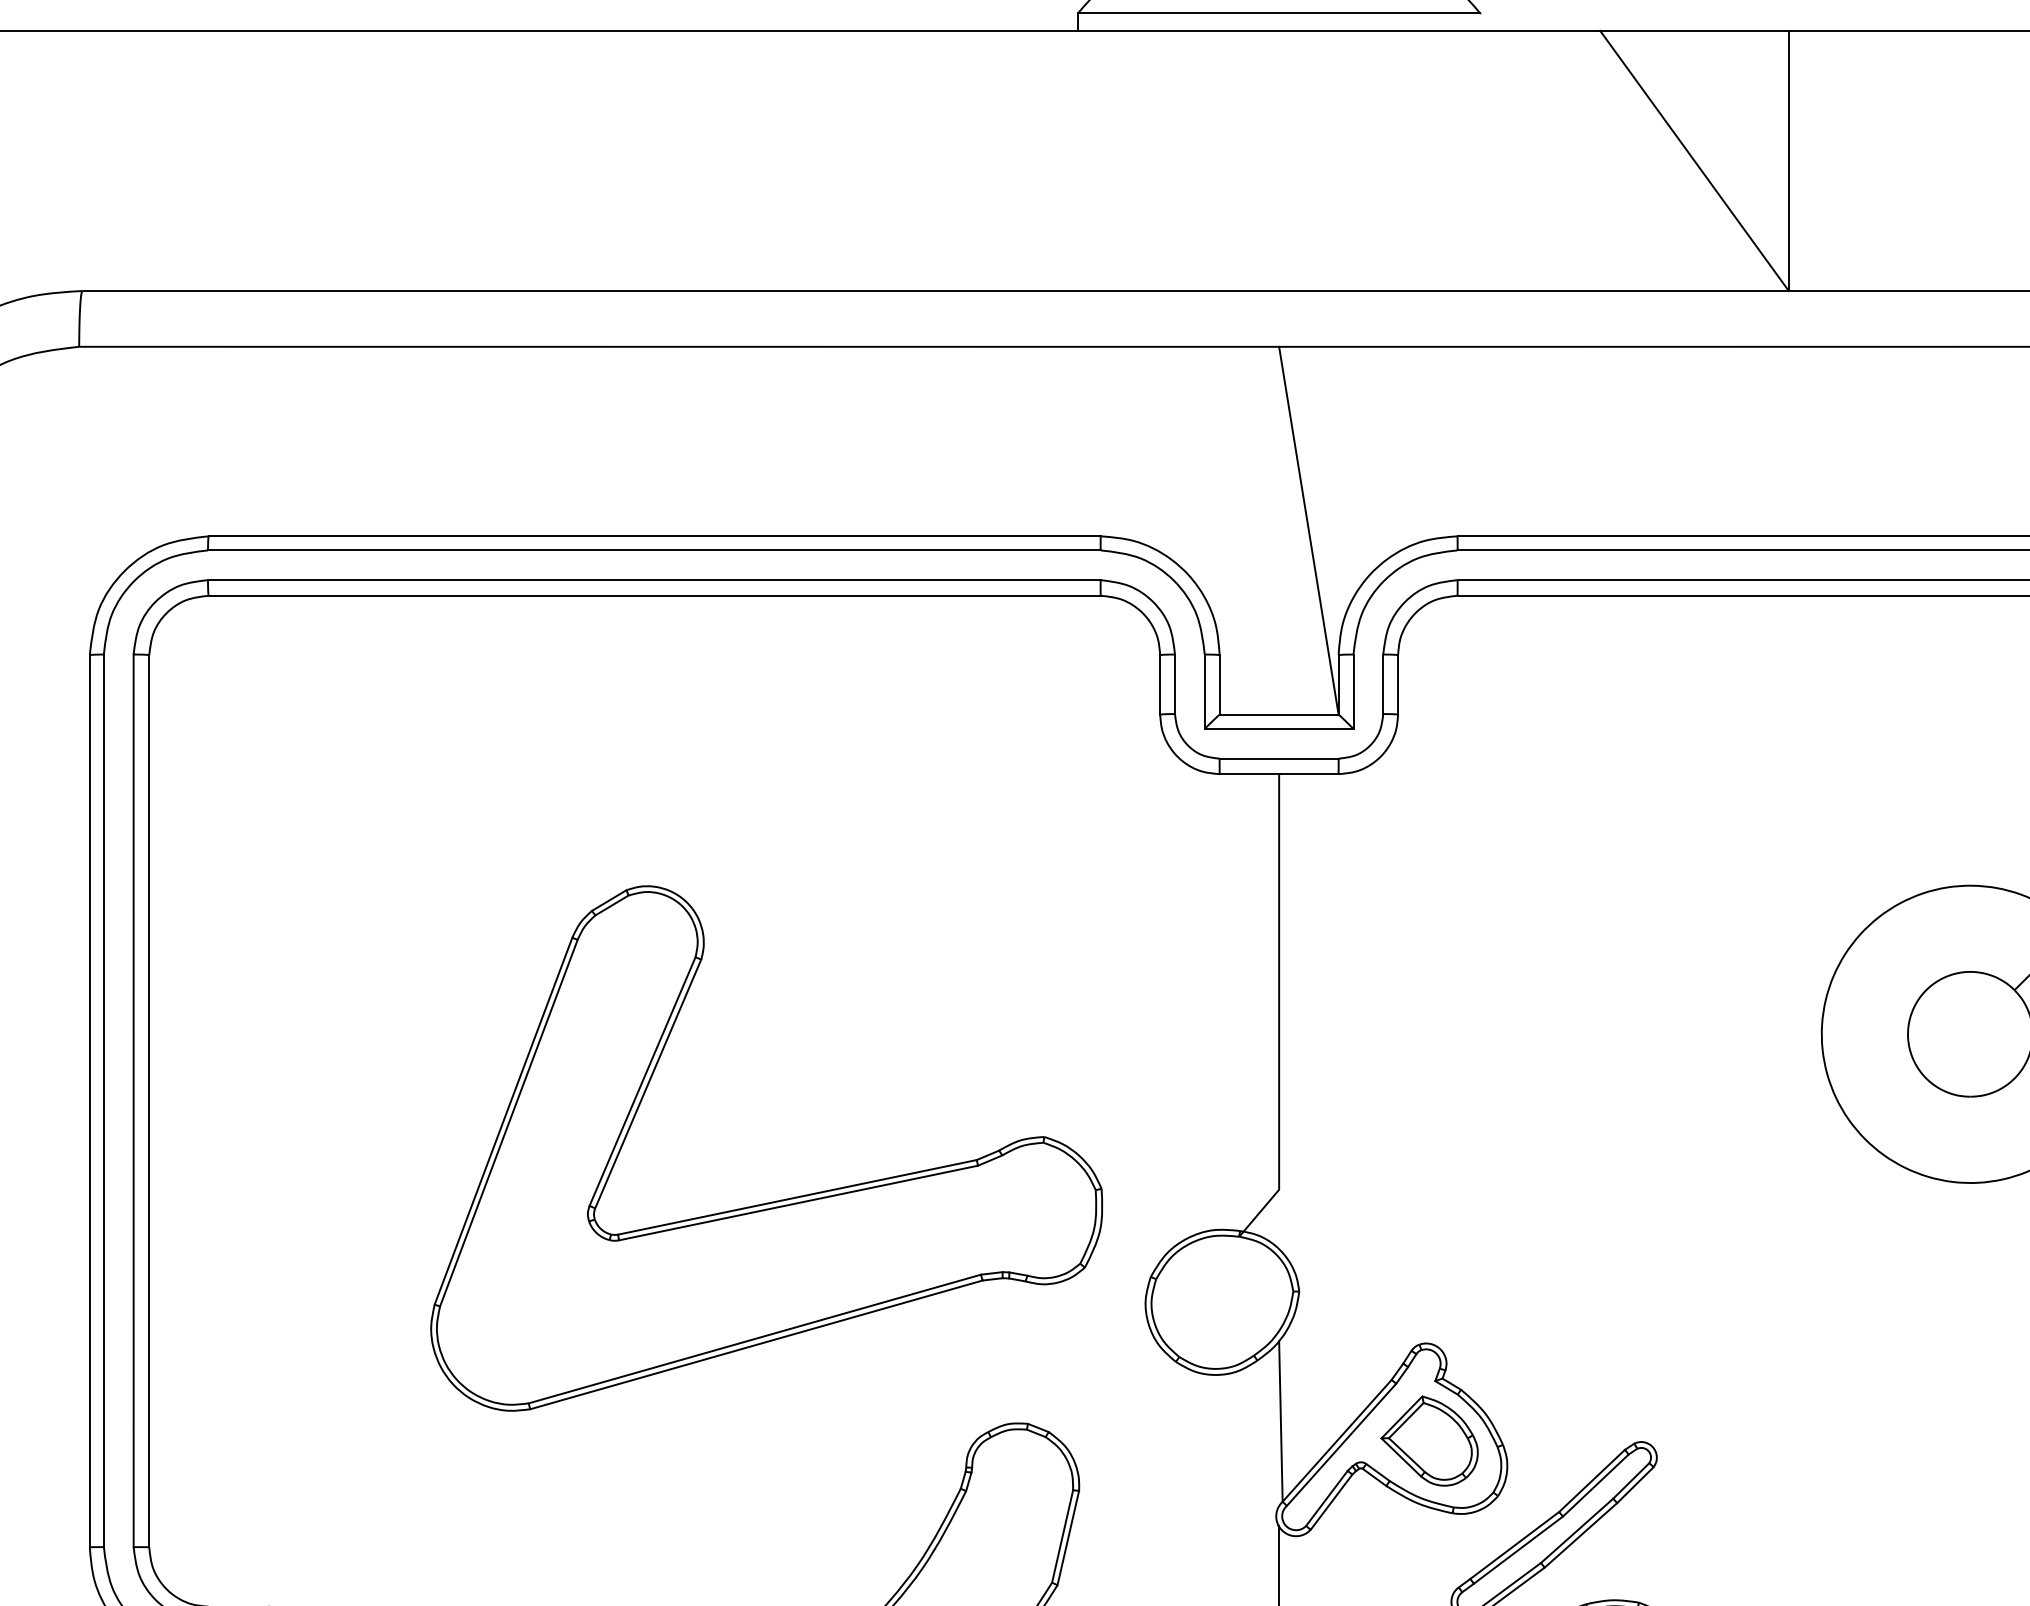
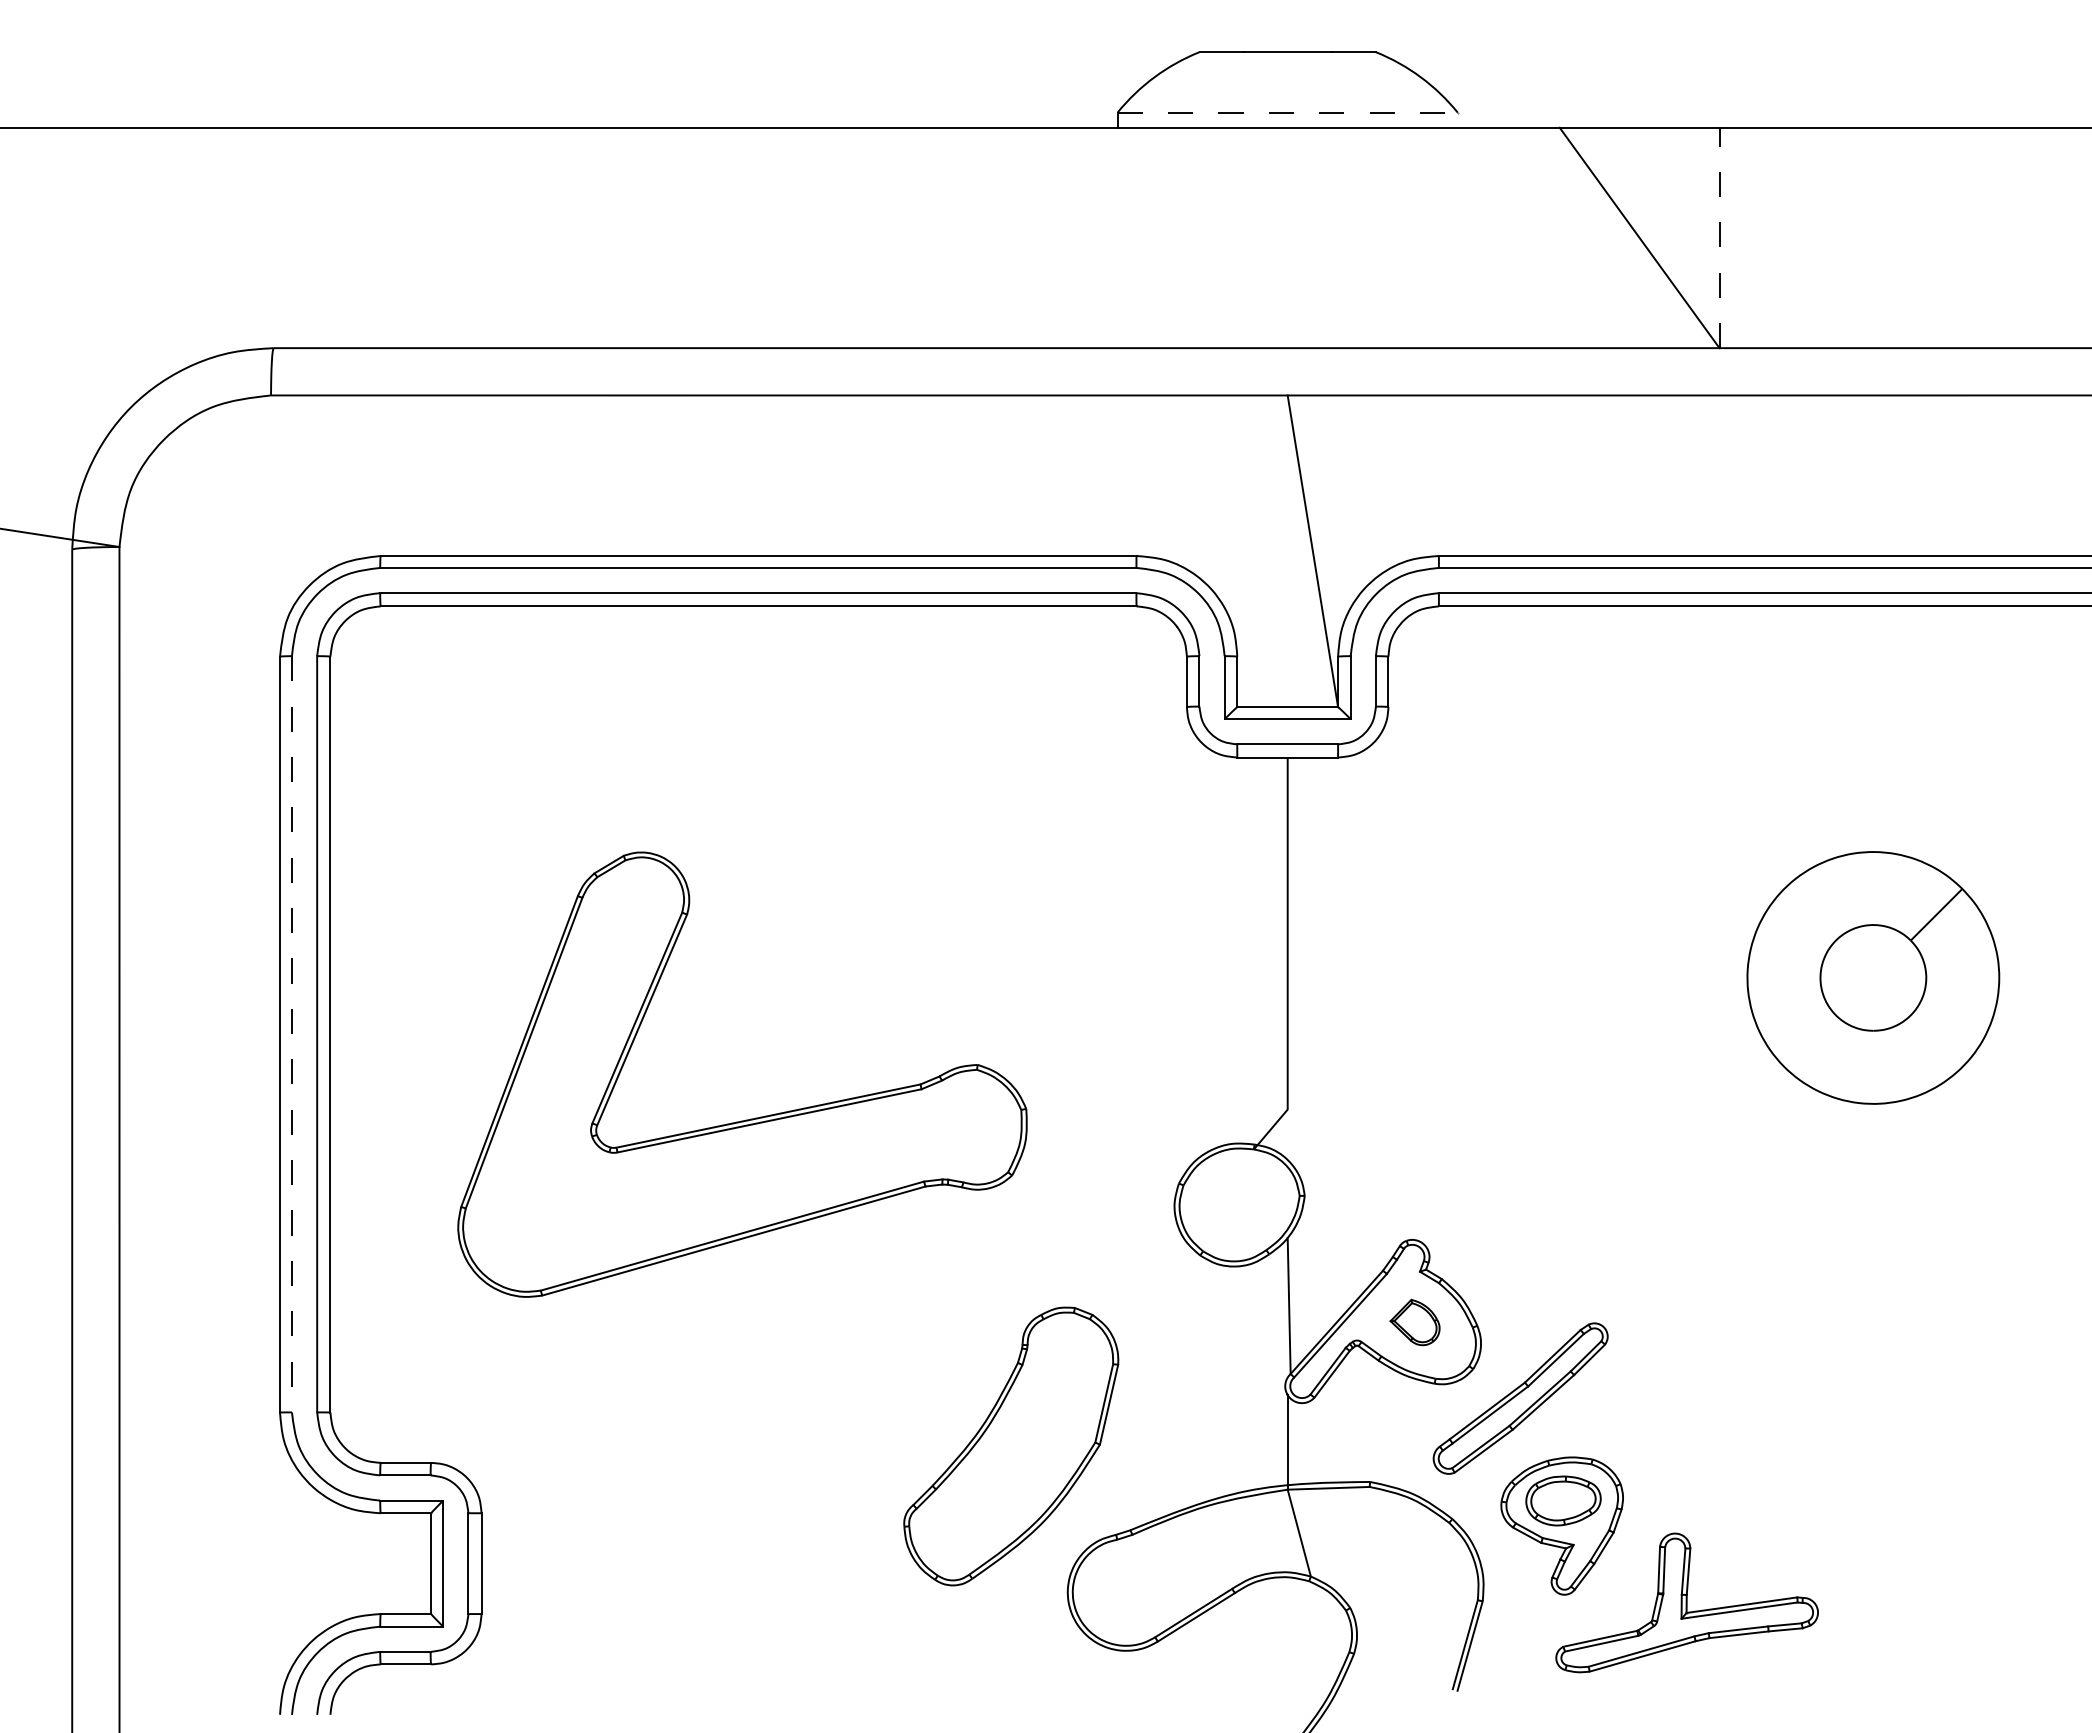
line: (1280, 12) -> (1288, 112), solid -> dashed
line: (1788, 160) -> (1719, 237), solid -> dashed
line: (103, 1101) -> (291, 1034), solid -> dashed
part: (776, 1200) -> (750, 1118), moved
part: (1428, 1441) -> (1414, 1322), size x0.6

